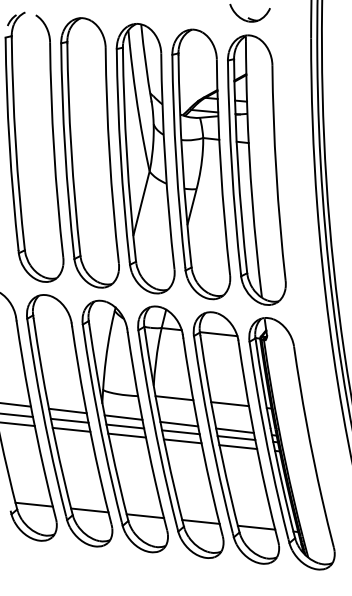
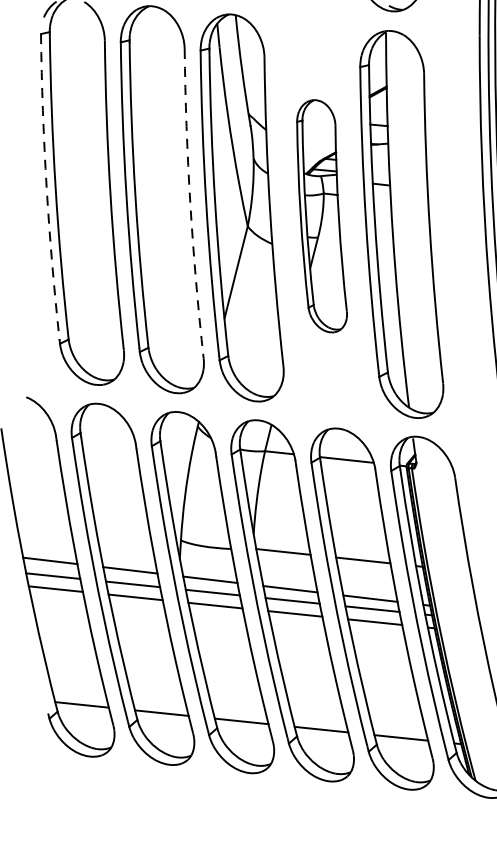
arc: (9, 144) -> (46, 187), solid -> dashed
arc: (109, 155) -> (190, 203), solid -> dashed
part: (201, 164) -> (322, 216), size x0.6

